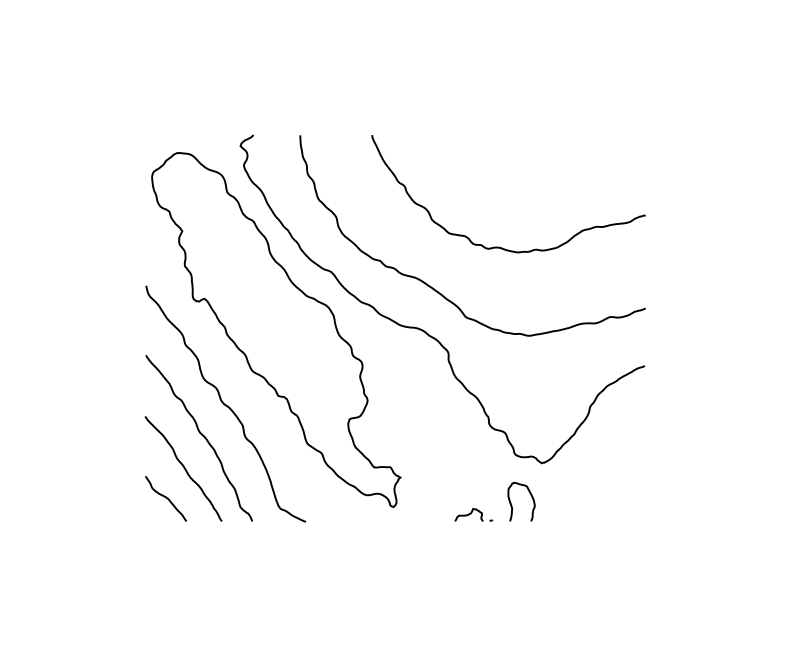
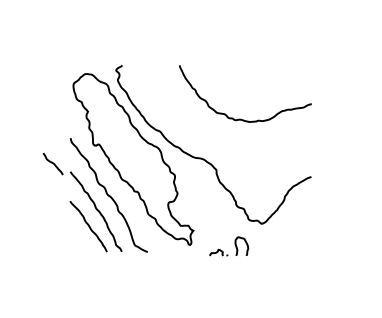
curve: (433, 286) -> (209, 138), removed
curve: (164, 497) -> (52, 163), moved
part: (495, 501) -> (229, 246), moved

